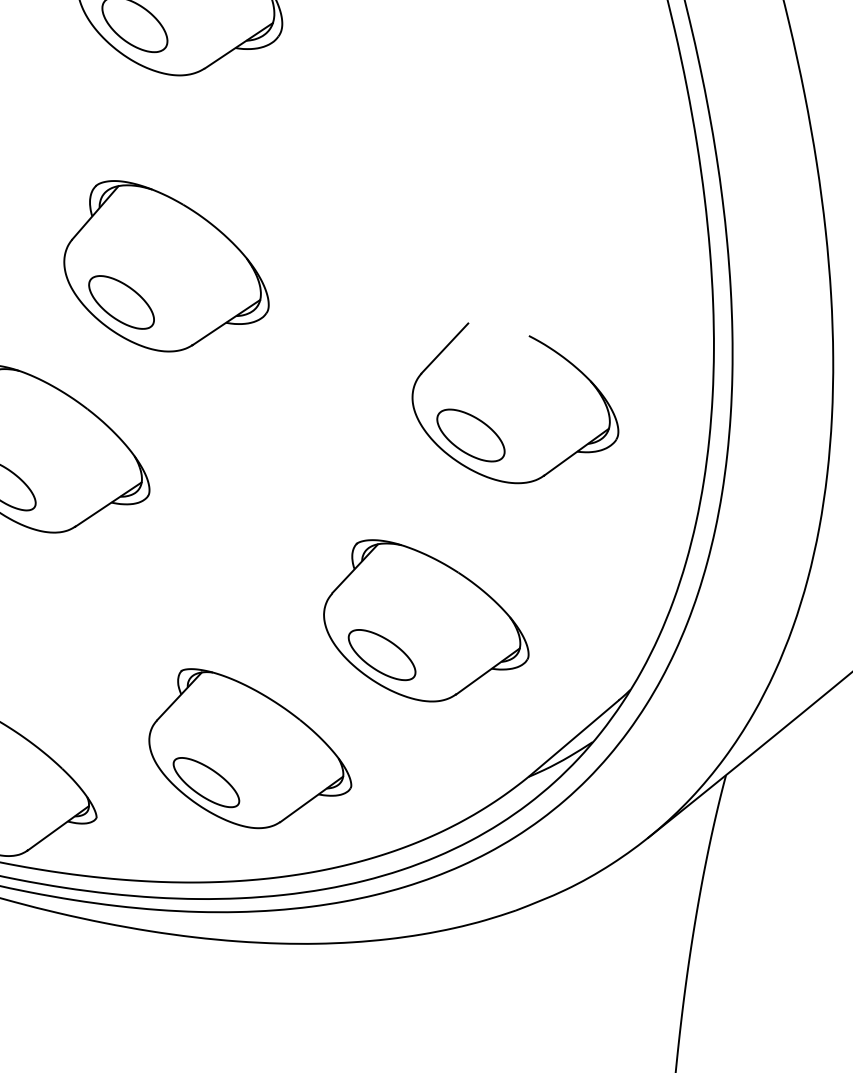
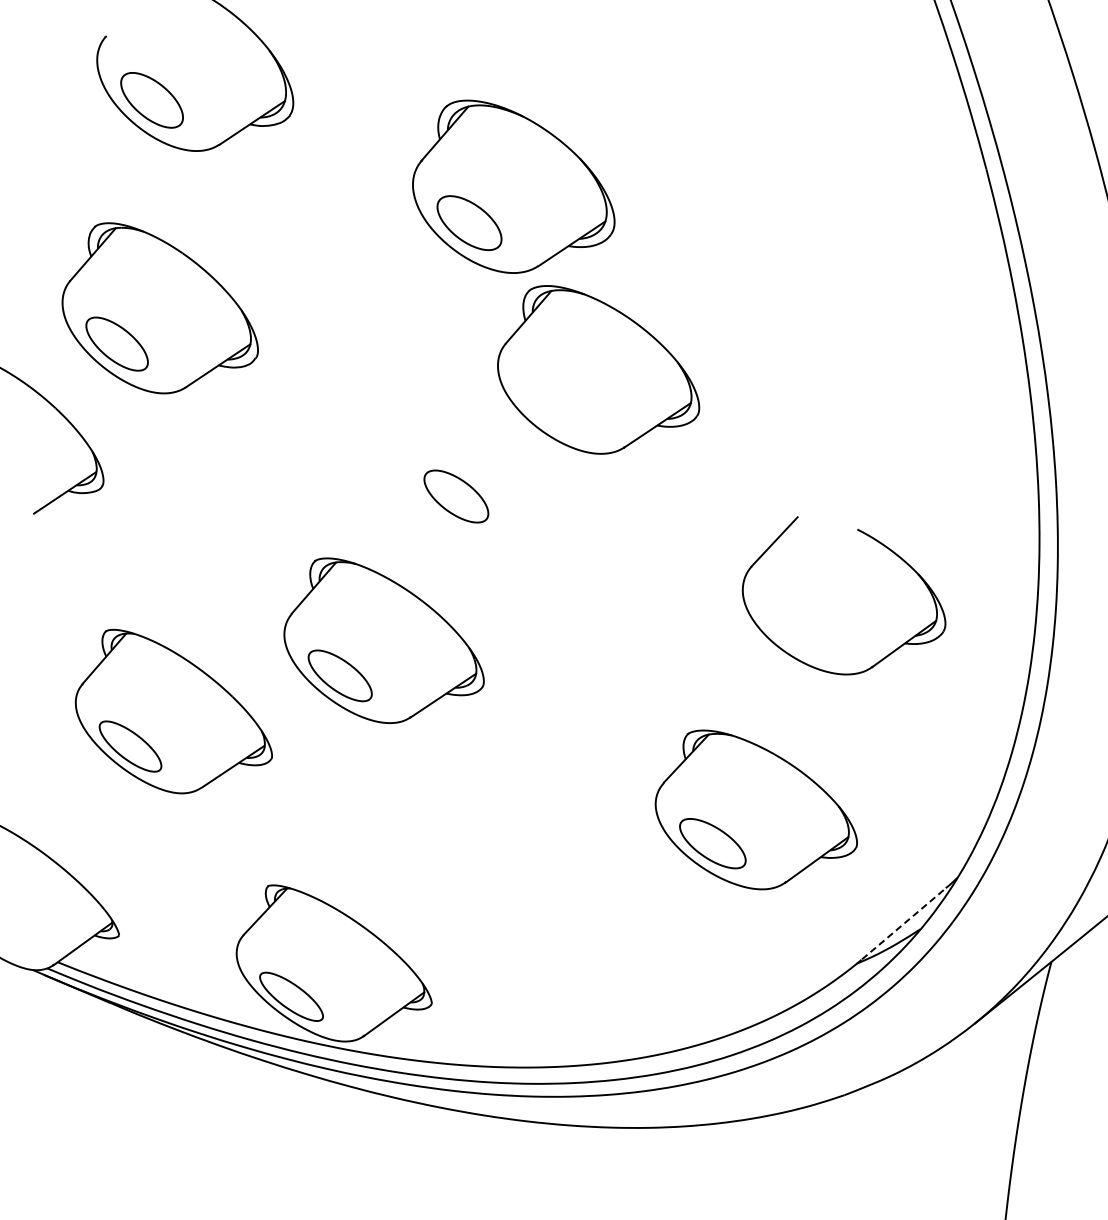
part: (166, 265) -> (598, 369), moved
part: (471, 435) -> (800, 627), removed
line: (575, 736) -> (903, 923), solid -> dashed
part: (249, 748) -> (582, 935), removed

